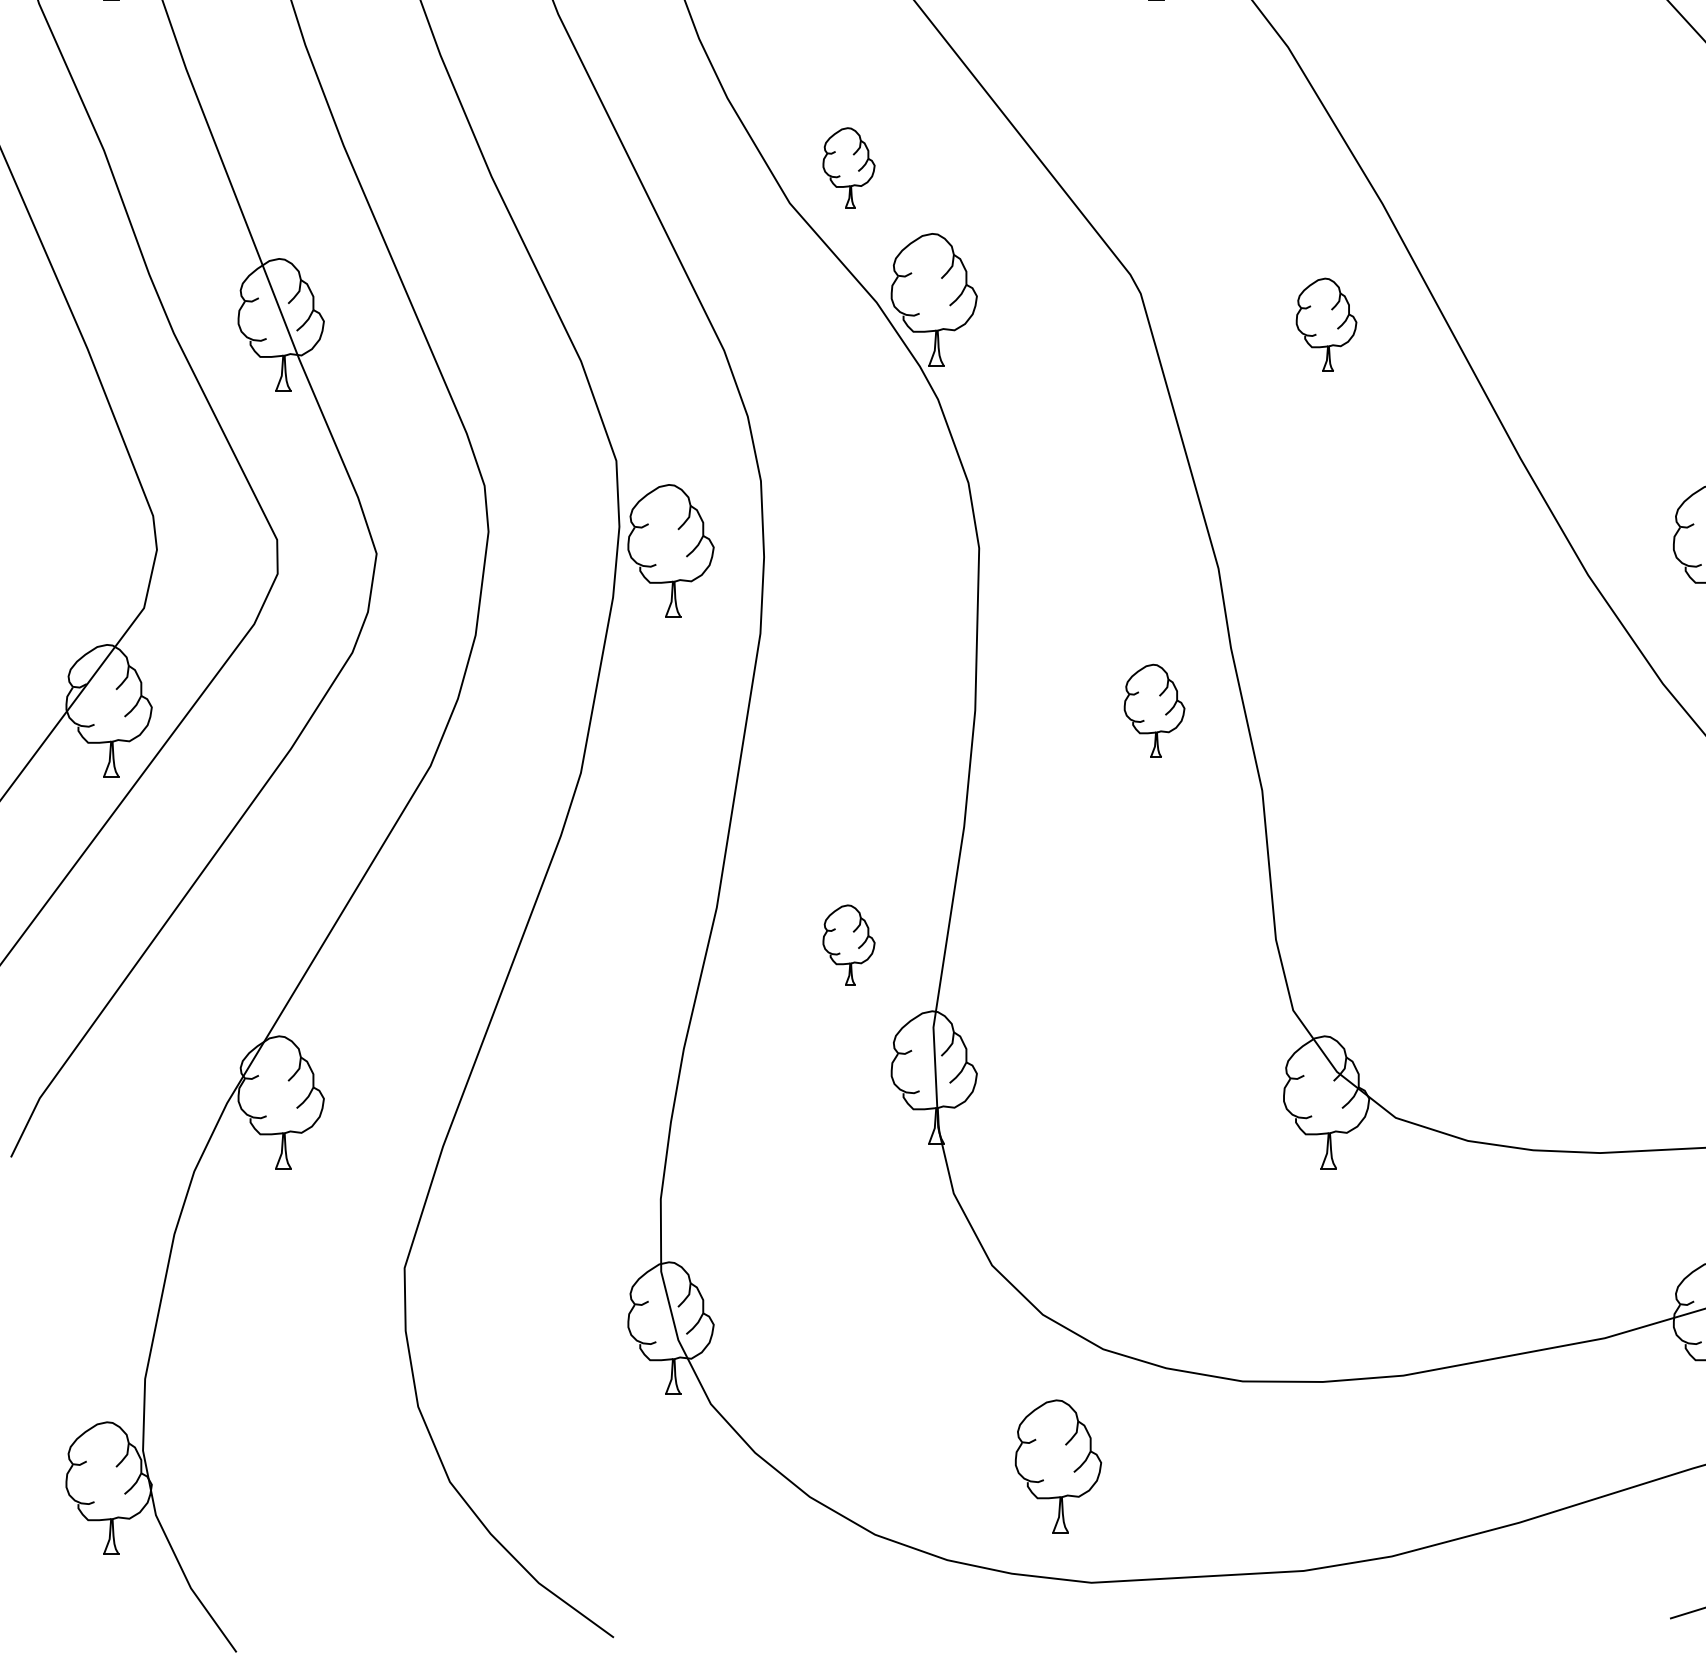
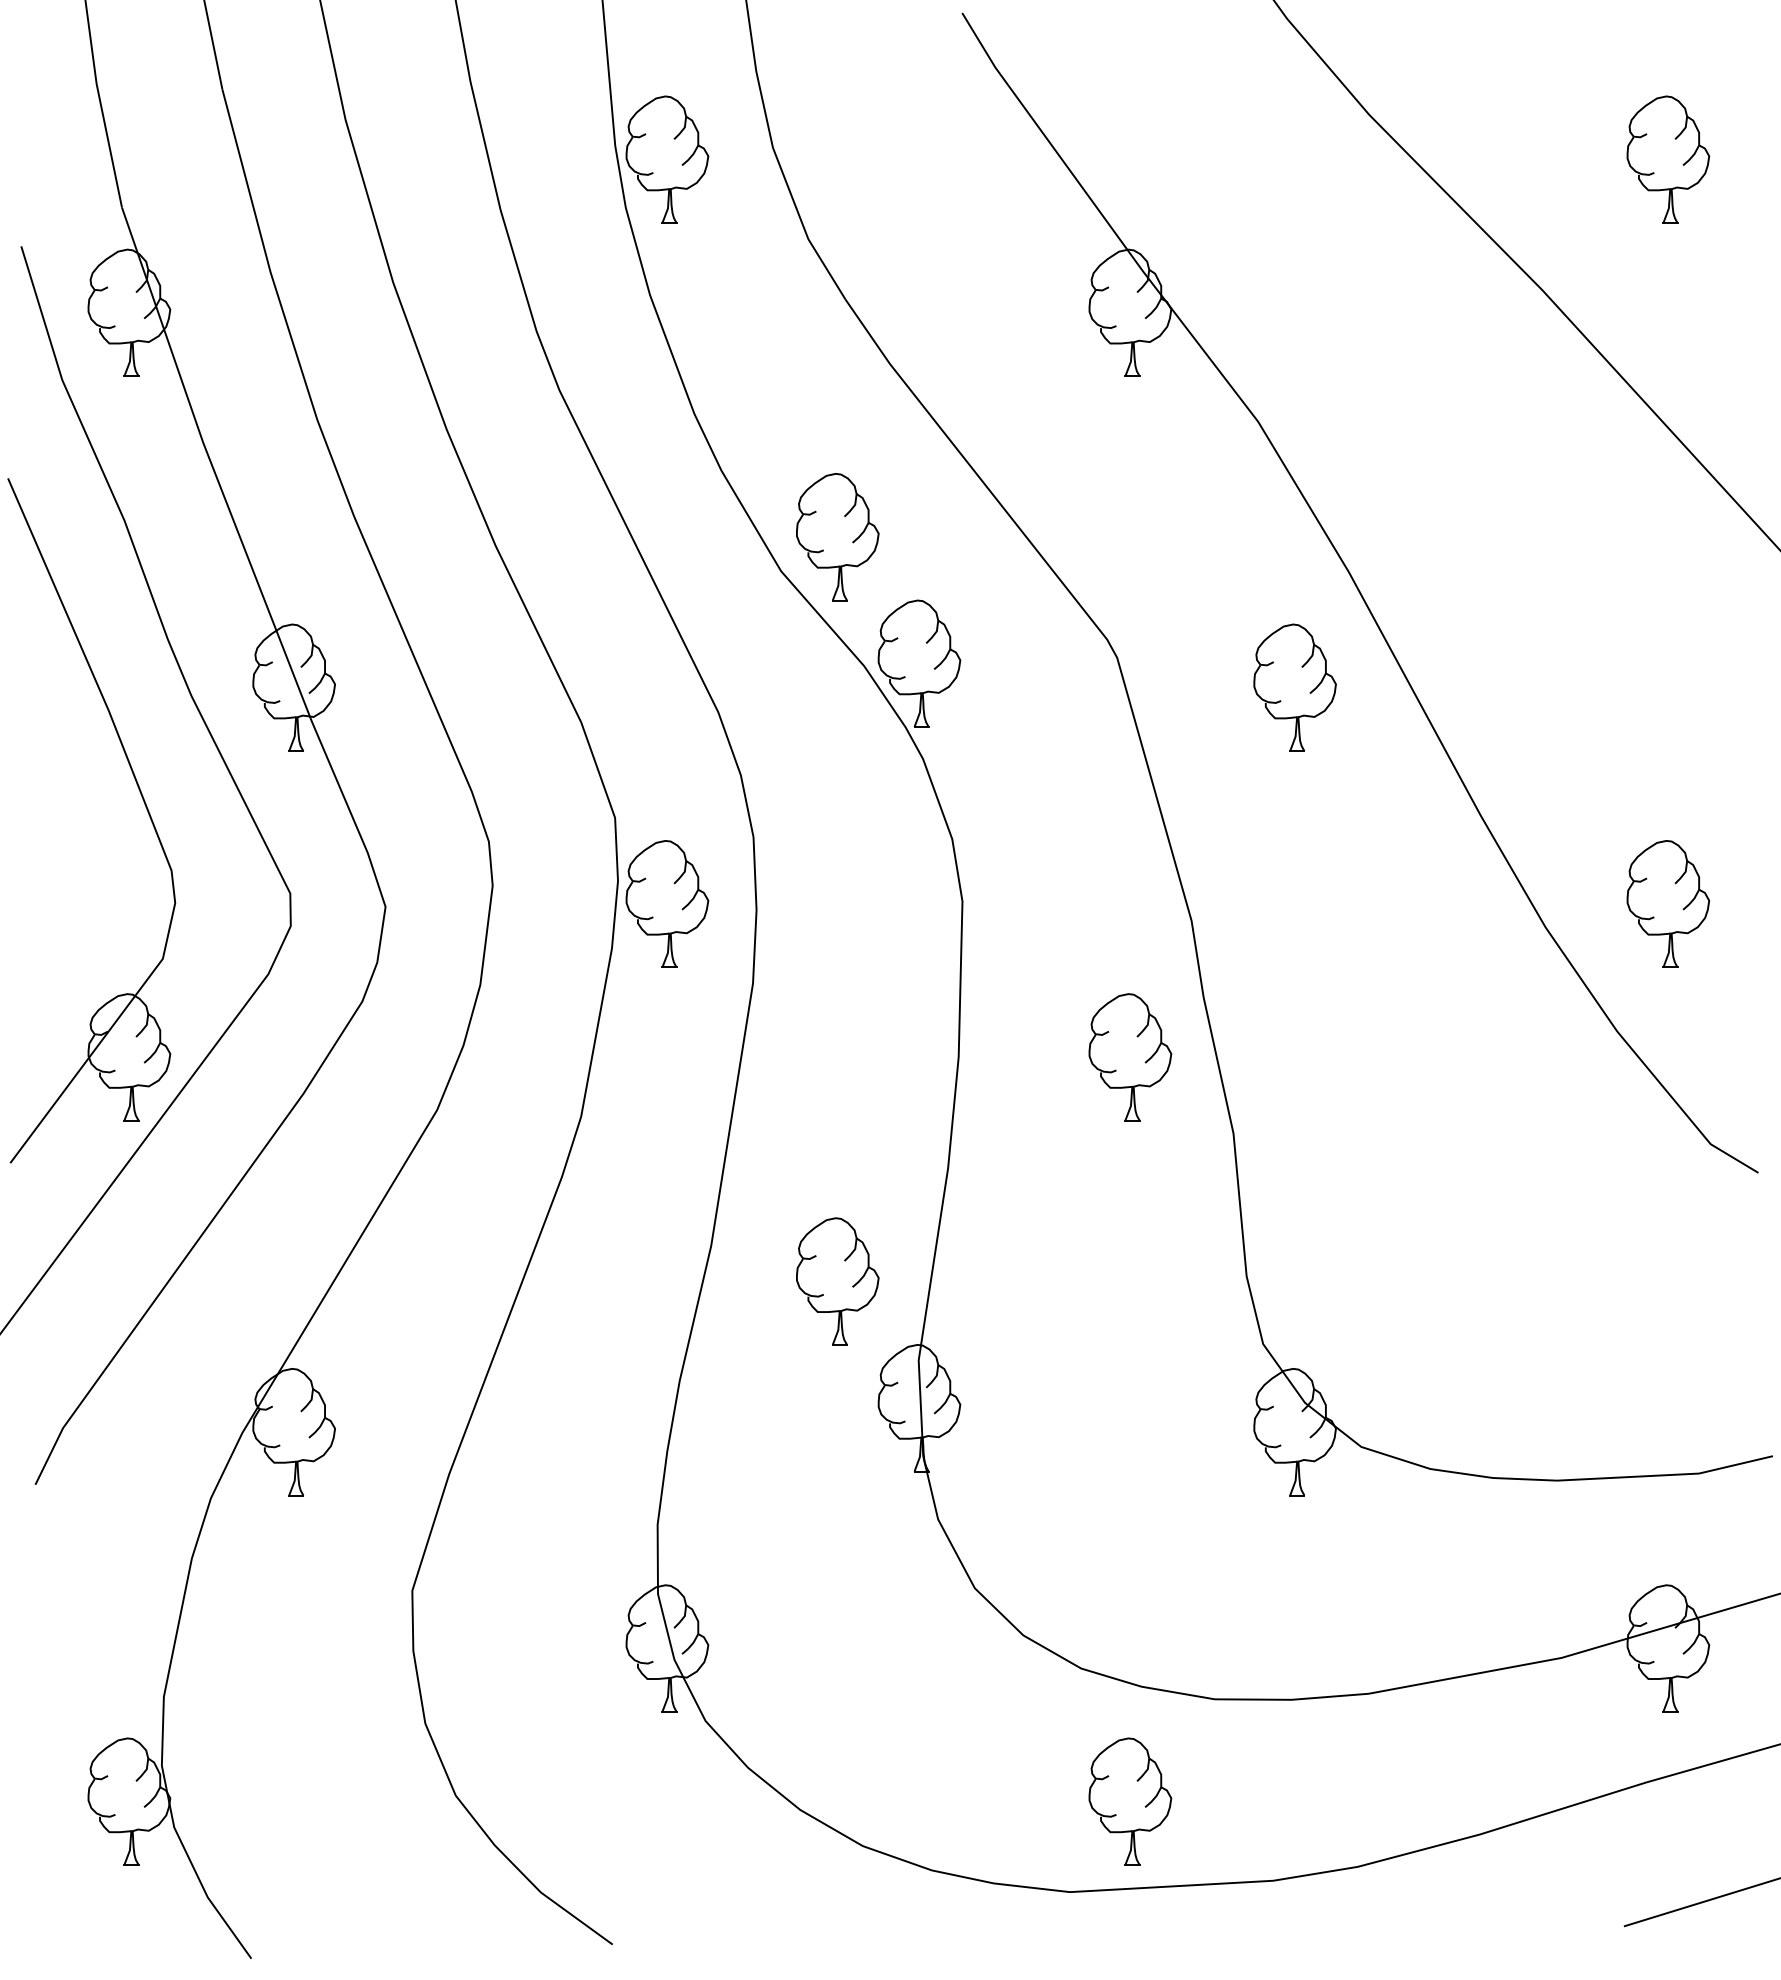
part: (848, 168) -> (837, 537), size x1.67
part: (1325, 324) -> (1294, 687), size x1.43
part: (1154, 711) -> (1130, 1057), size x1.43
part: (848, 945) -> (837, 1281), size x1.67
part: (1058, 1466) -> (1130, 1801), moved

